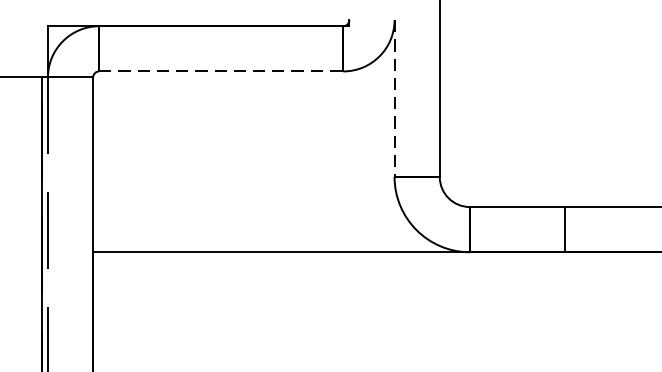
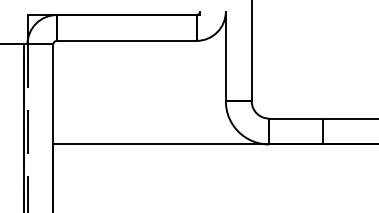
line: (220, 70) -> (126, 40), dashed -> solid
line: (393, 98) -> (225, 56), dashed -> solid

